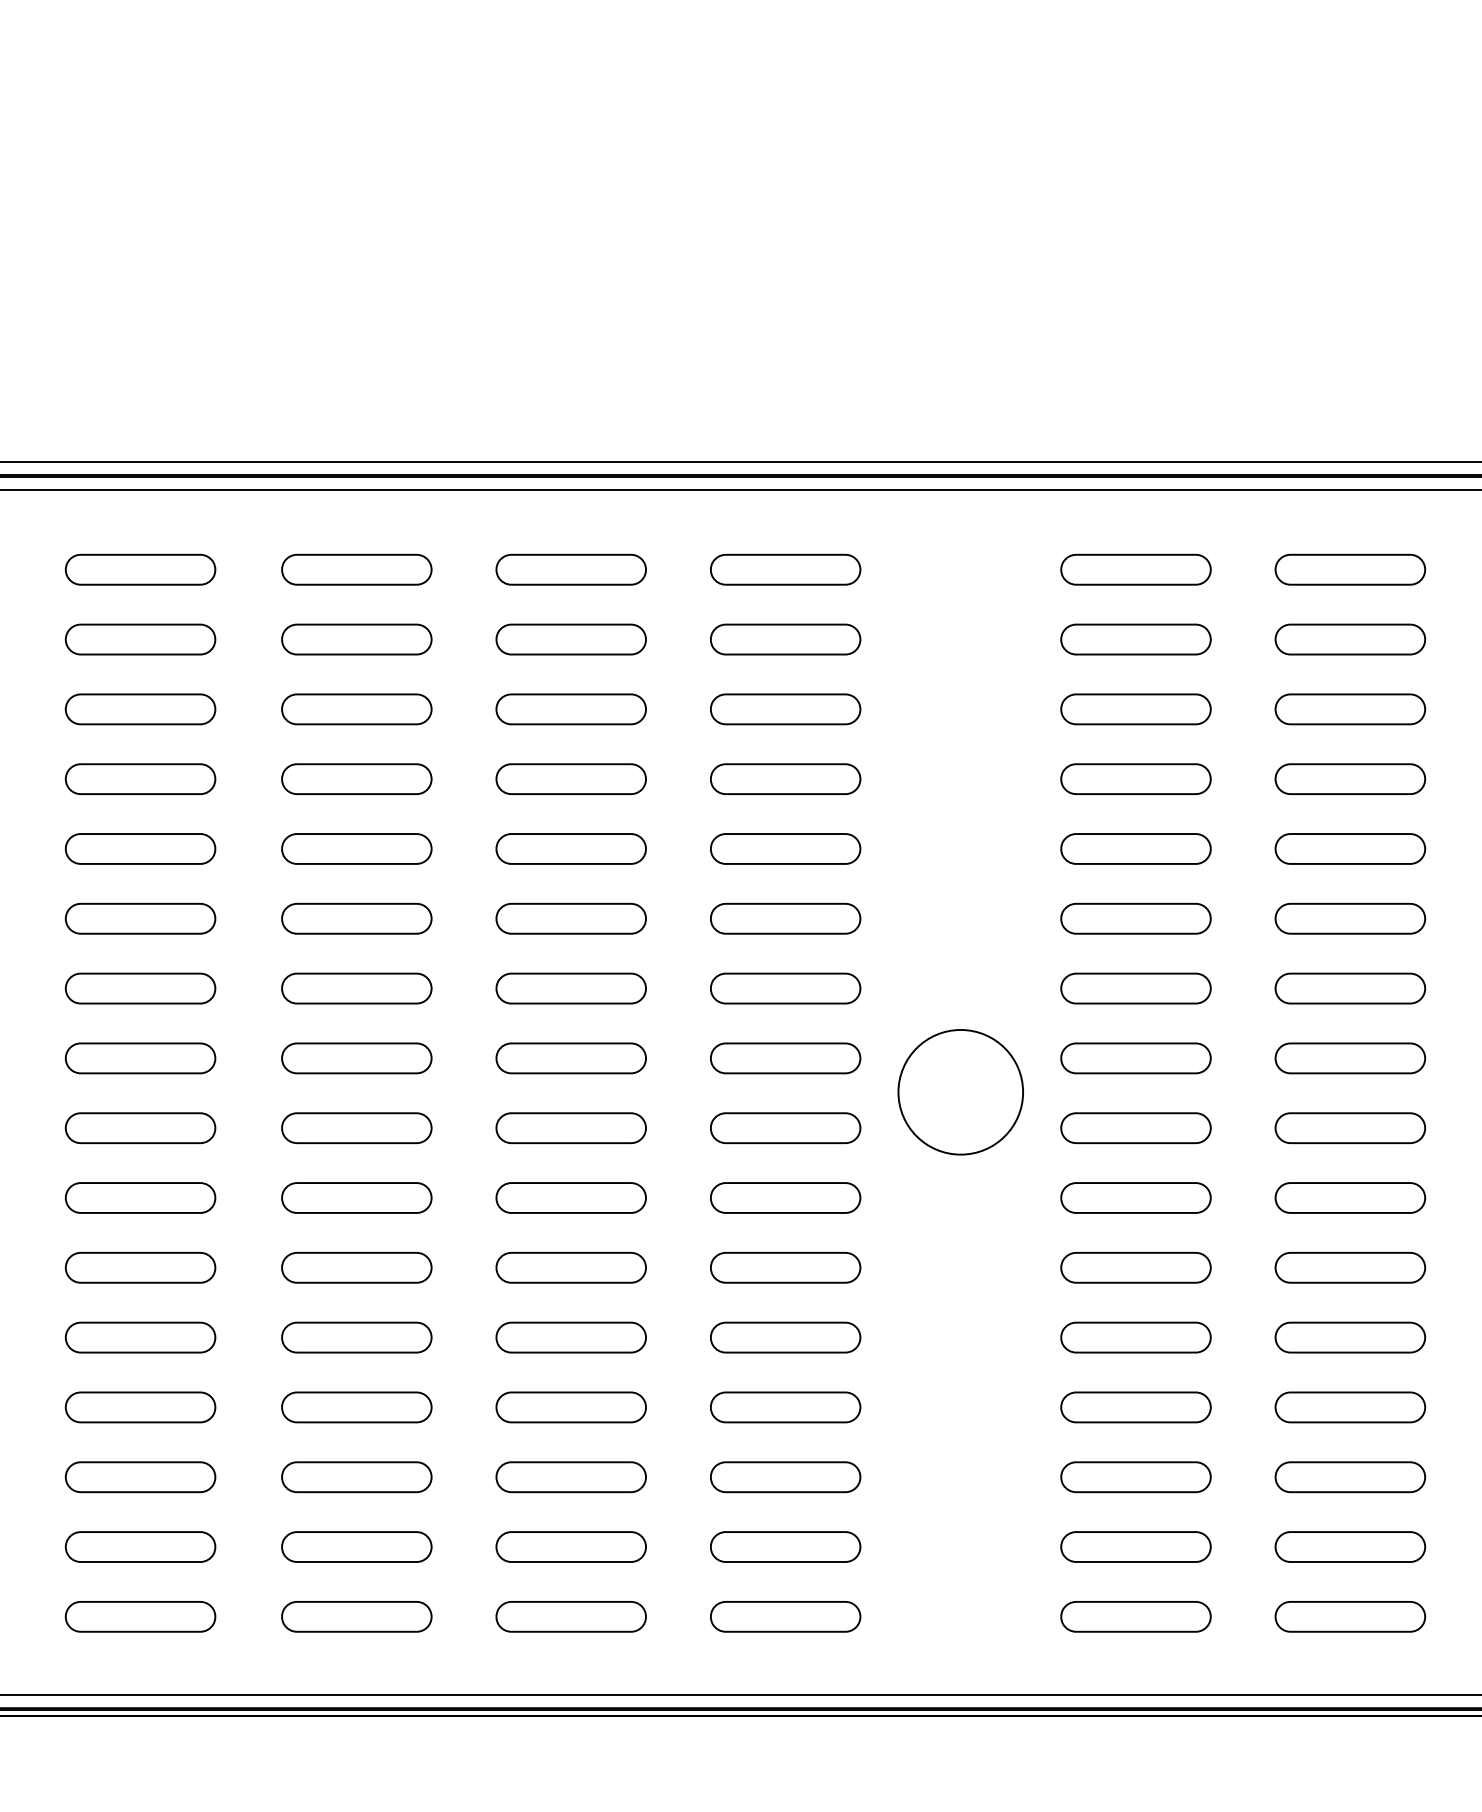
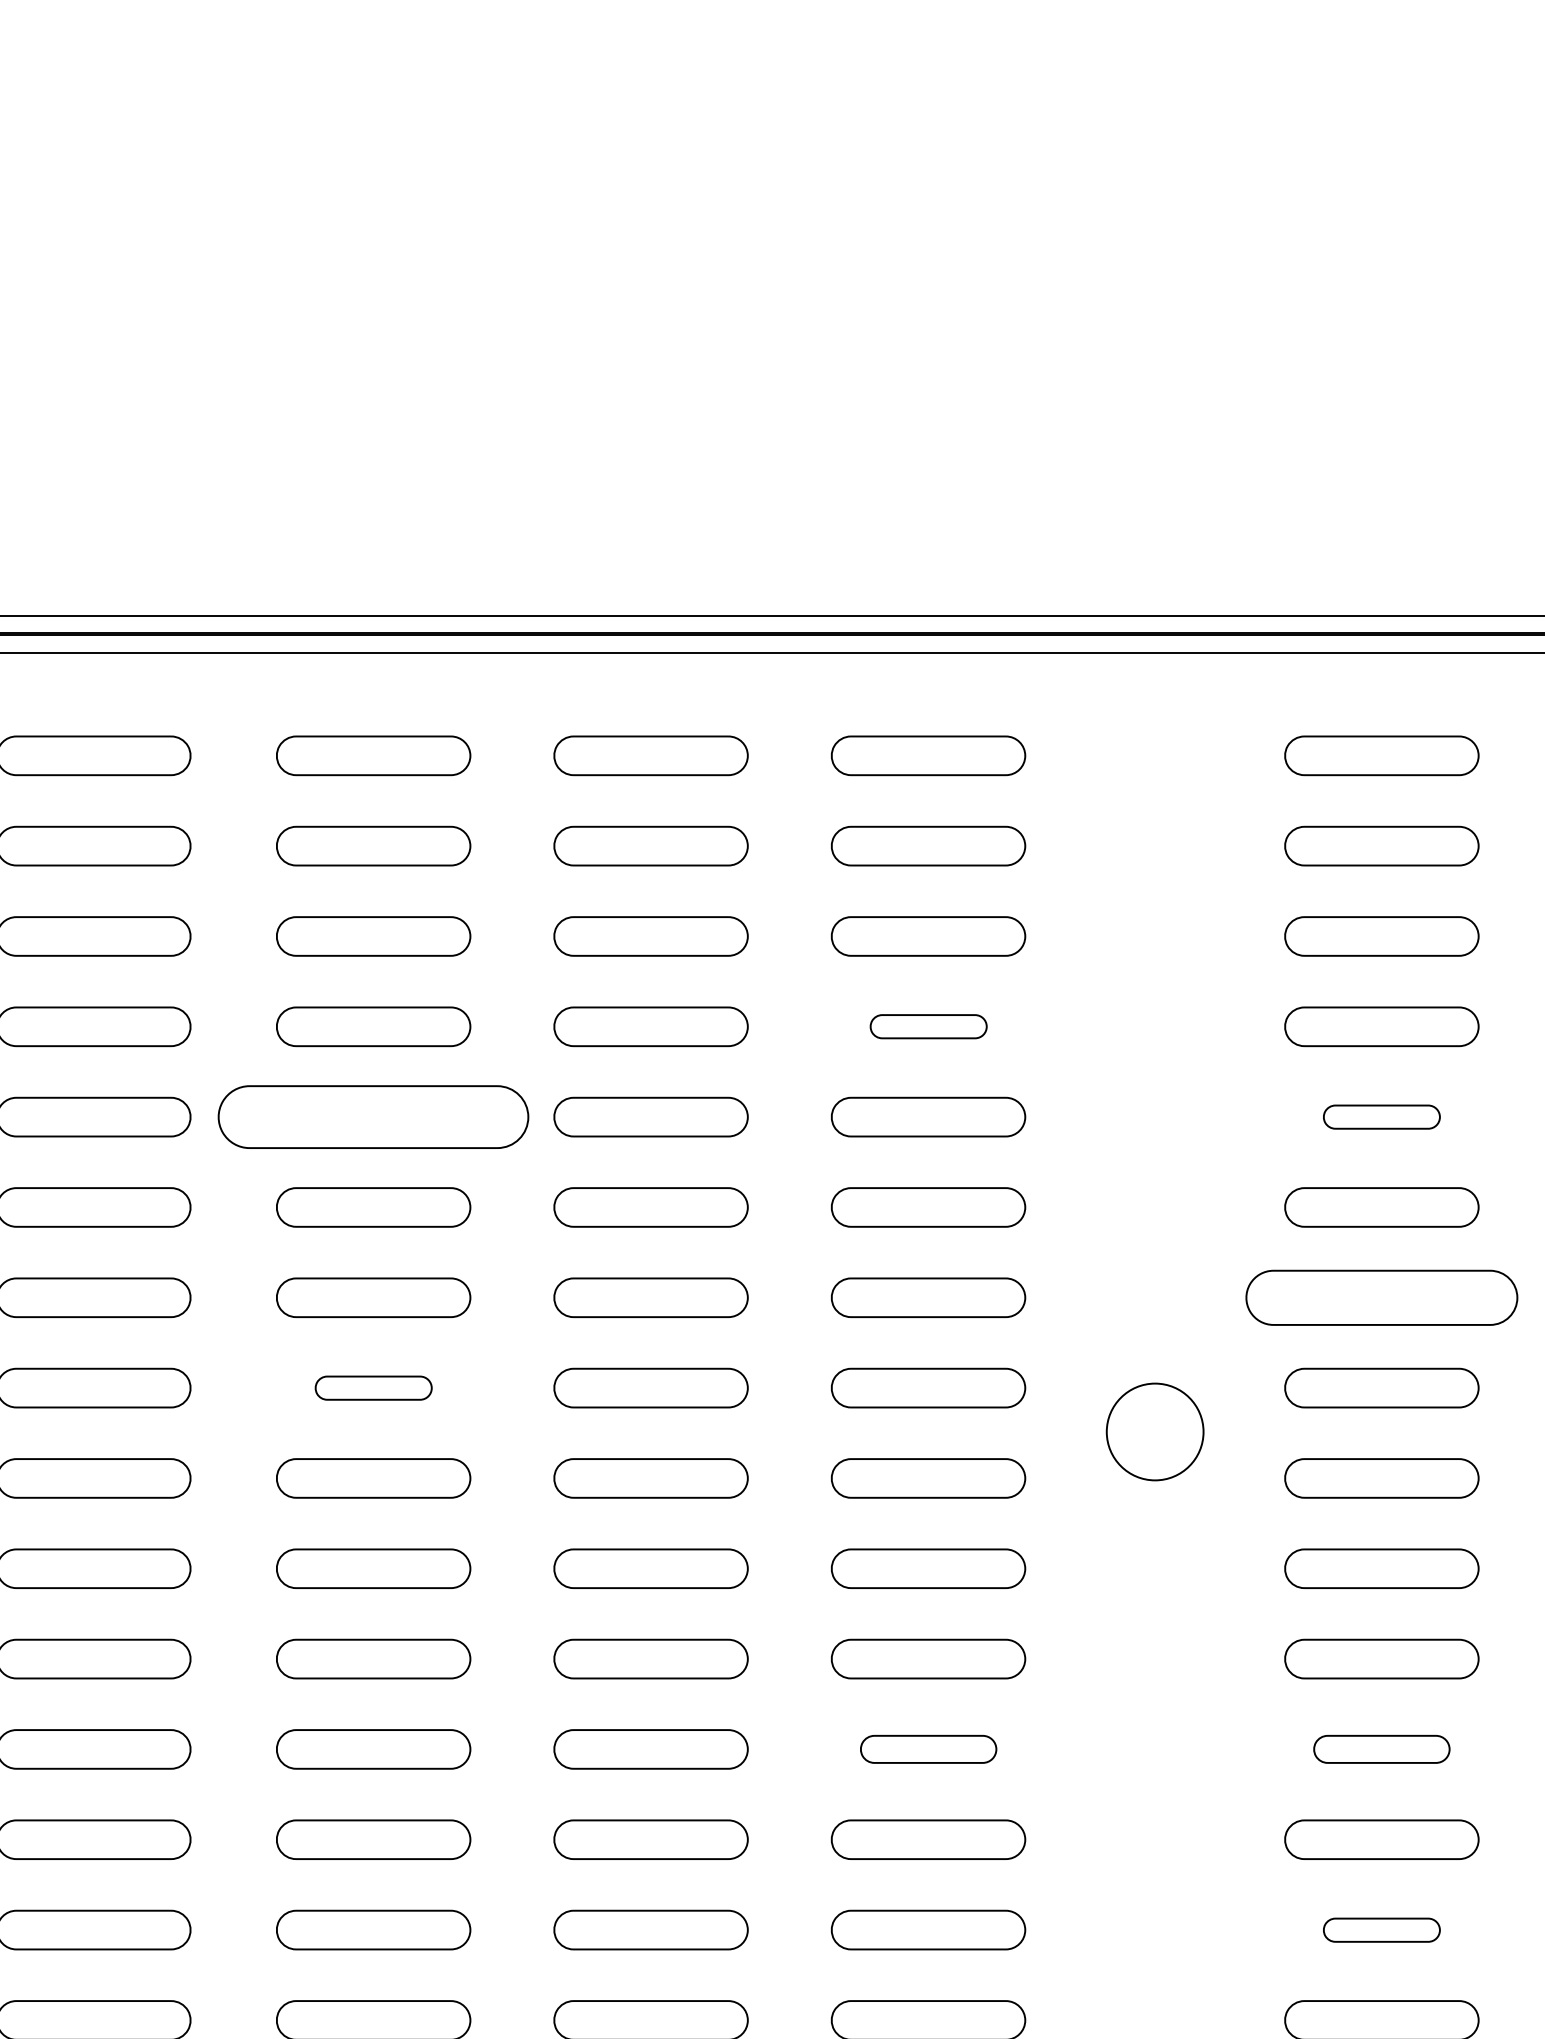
part: (785, 778) -> (928, 1025), size x0.6
part: (356, 848) -> (373, 1116), size x1.6
part: (1135, 848) -> (1381, 1116), size x0.6
part: (1135, 988) -> (1381, 1297), size x1.4
part: (356, 1058) -> (373, 1388), size x0.6
circle: (960, 1091) -> (1154, 1430), size x0.6
part: (785, 1337) -> (928, 1749), size x0.7
part: (1135, 1337) -> (1381, 1749), size x0.7
part: (1135, 1477) -> (1381, 1930), size x0.6

